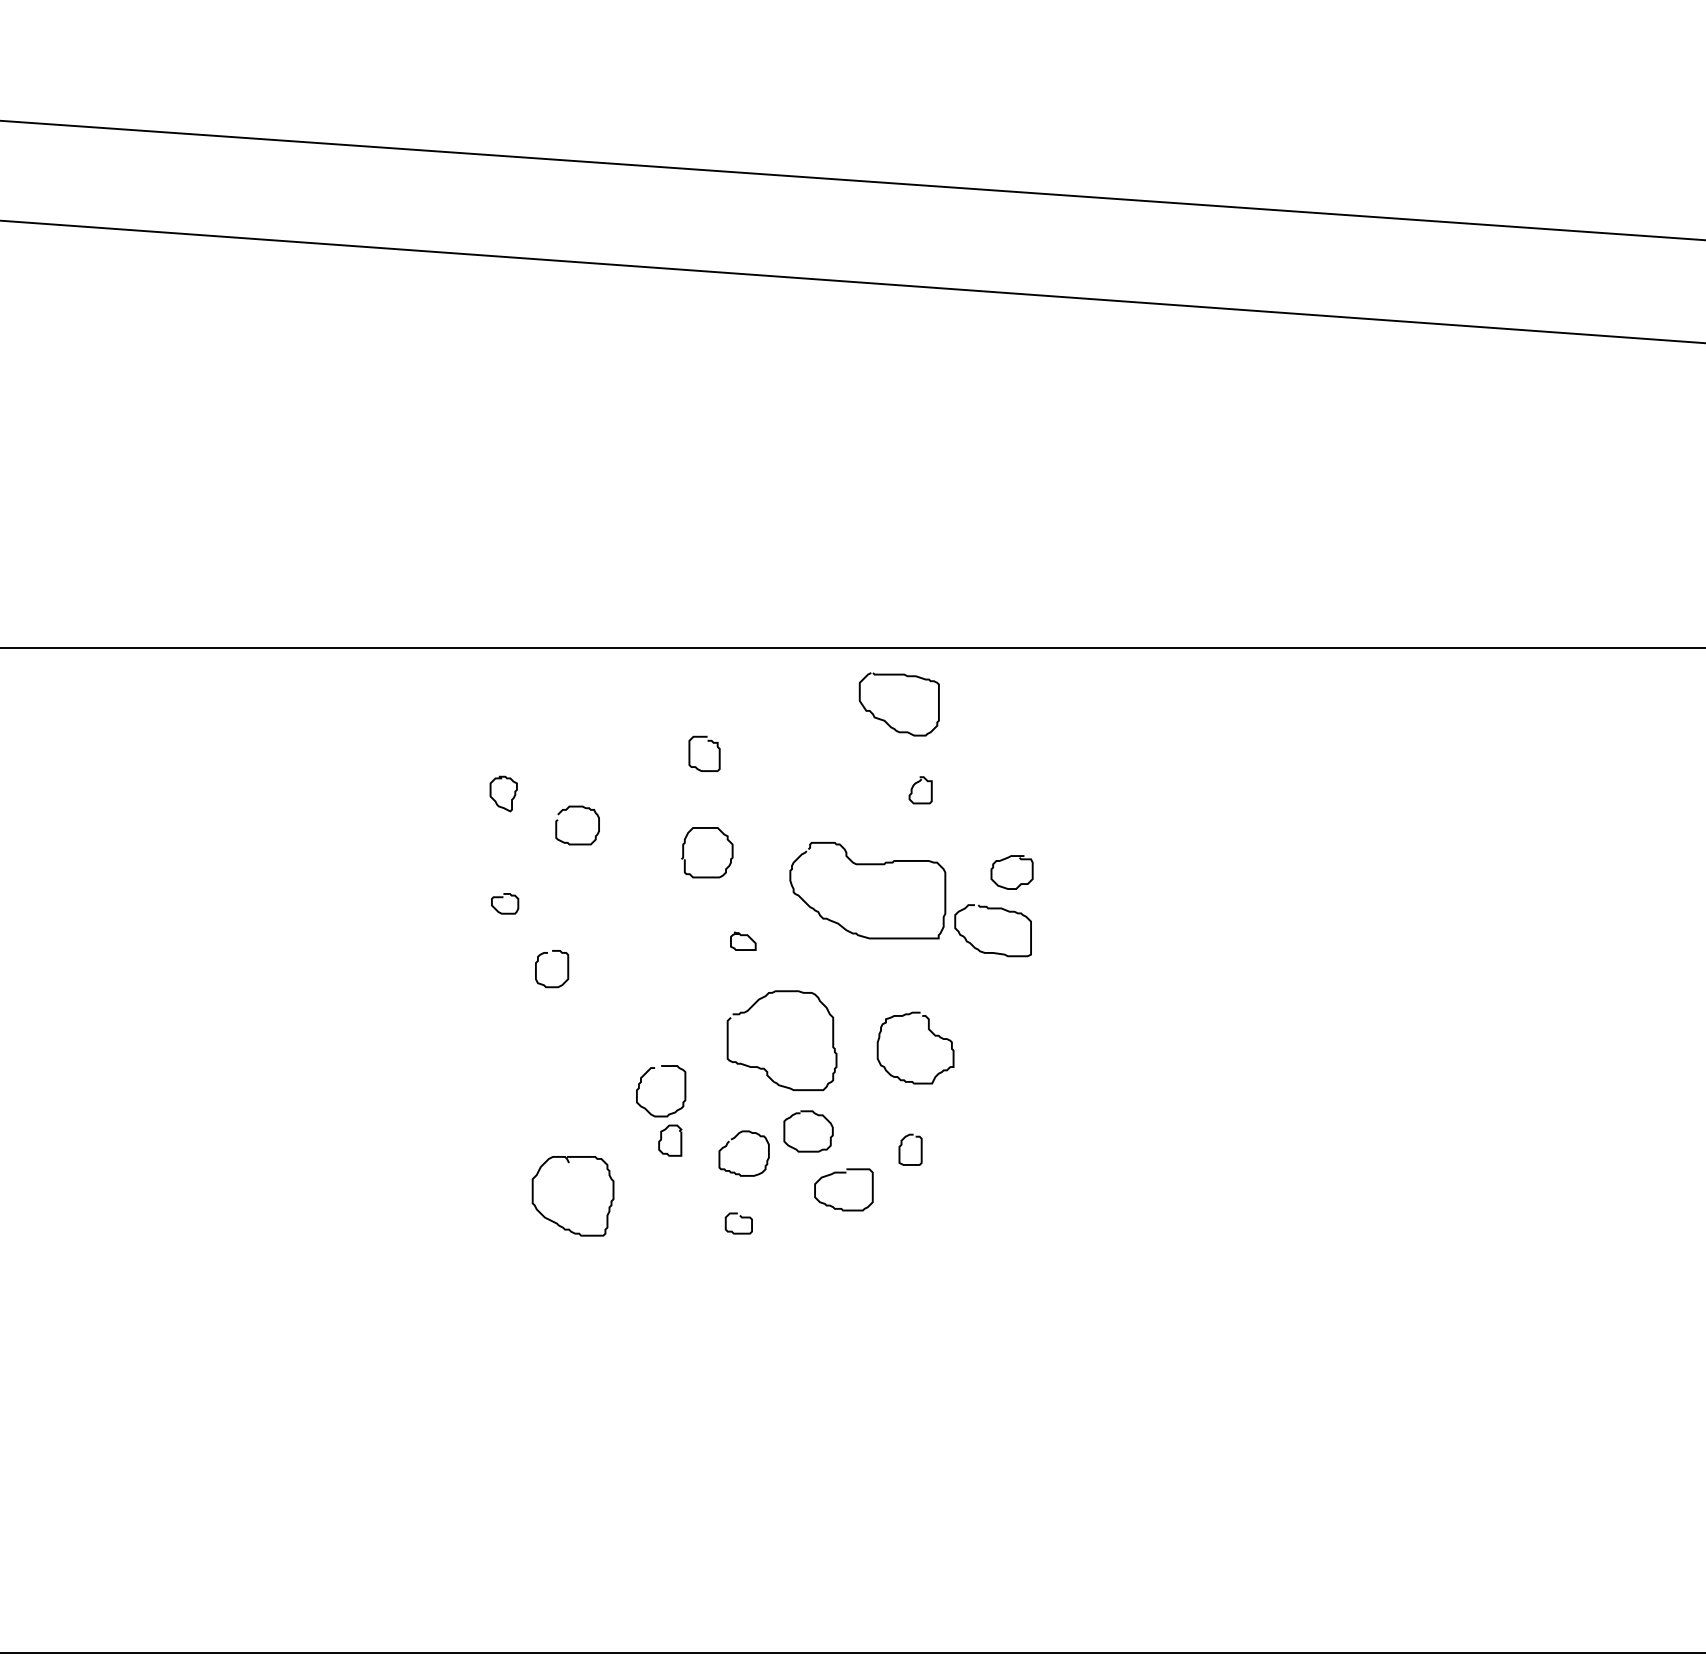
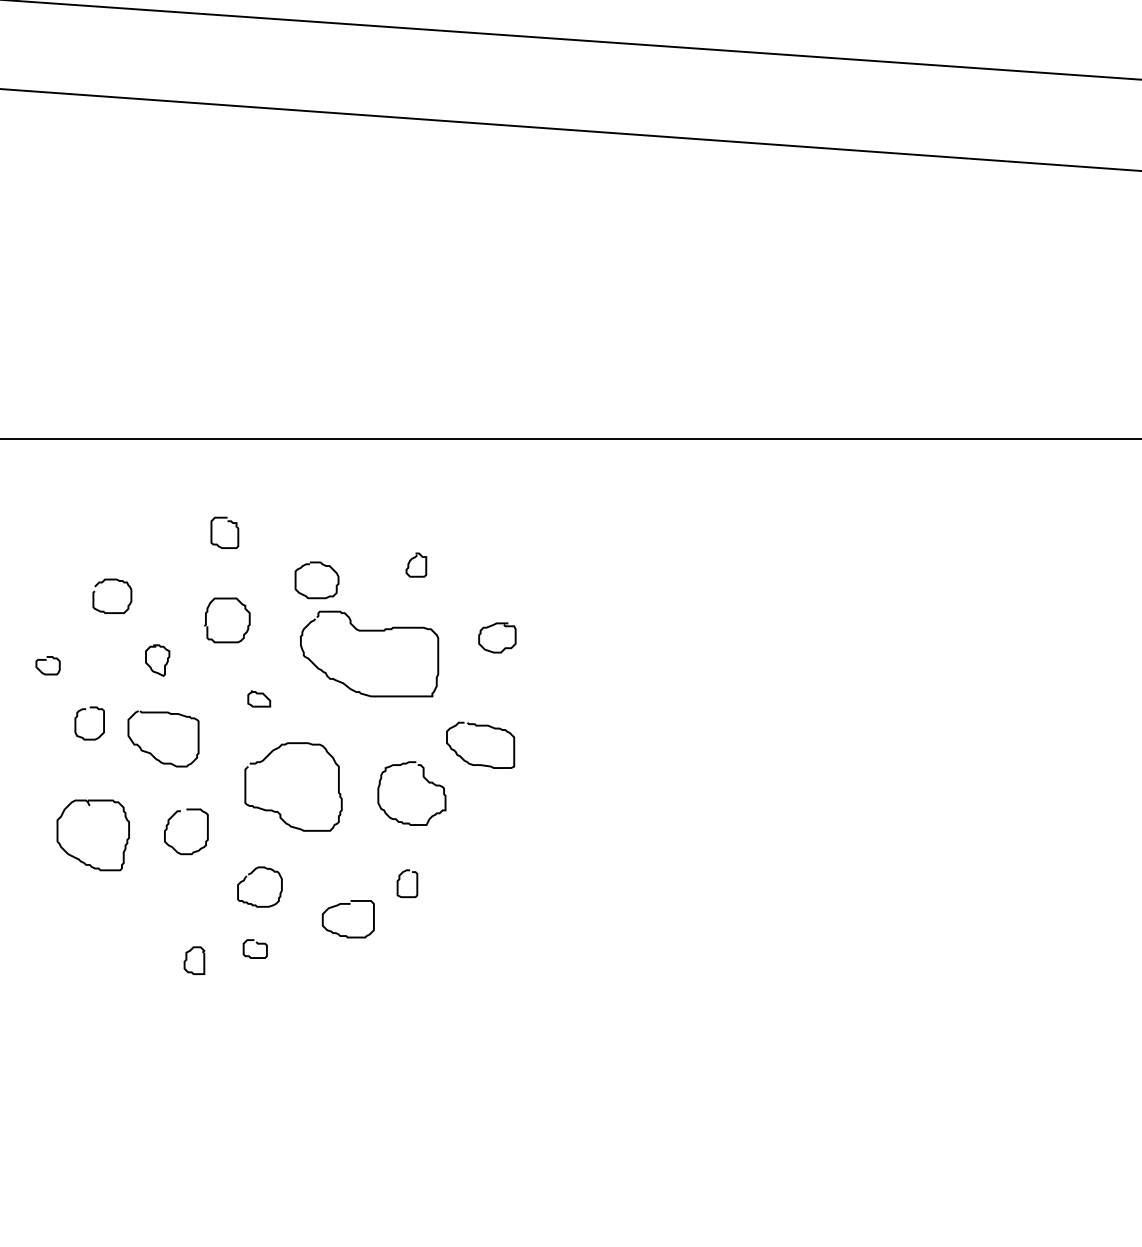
curve: (884, 719) -> (150, 752), moved
curve: (511, 798) -> (164, 664), moved
curve: (992, 909) -> (480, 726), moved
curve: (816, 1115) -> (324, 566), moved
curve: (661, 1140) -> (186, 960), moved
curve: (557, 1222) -> (79, 858), moved

